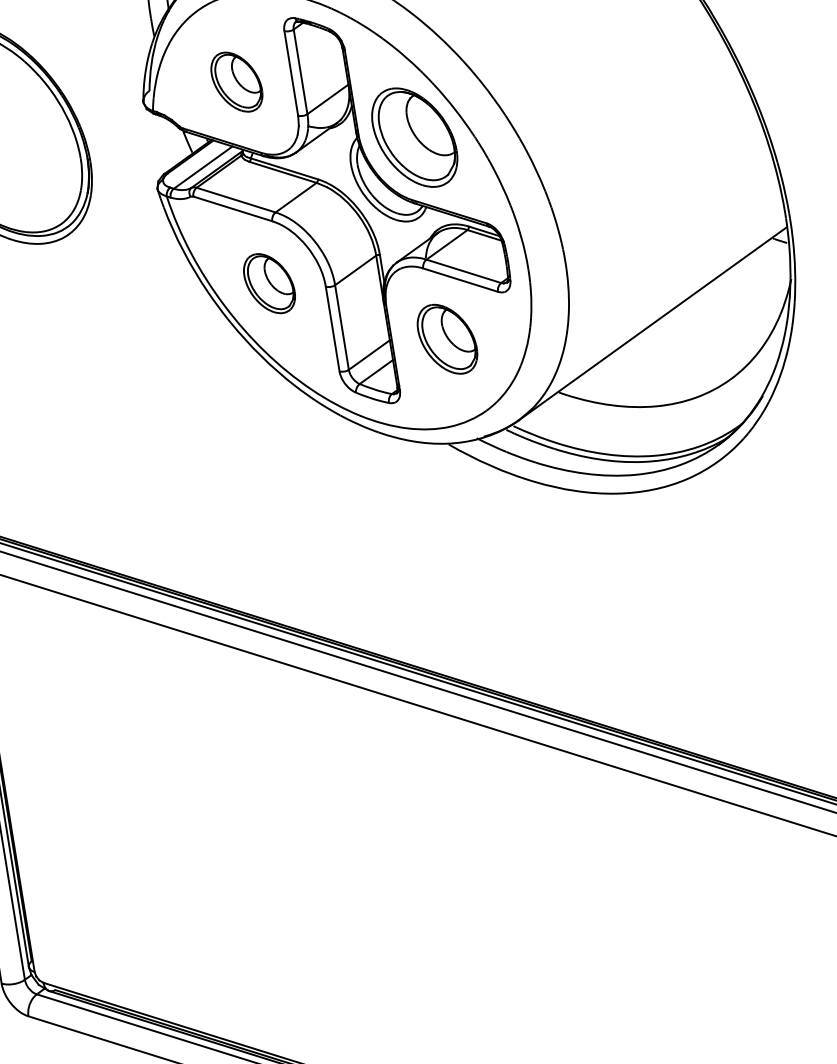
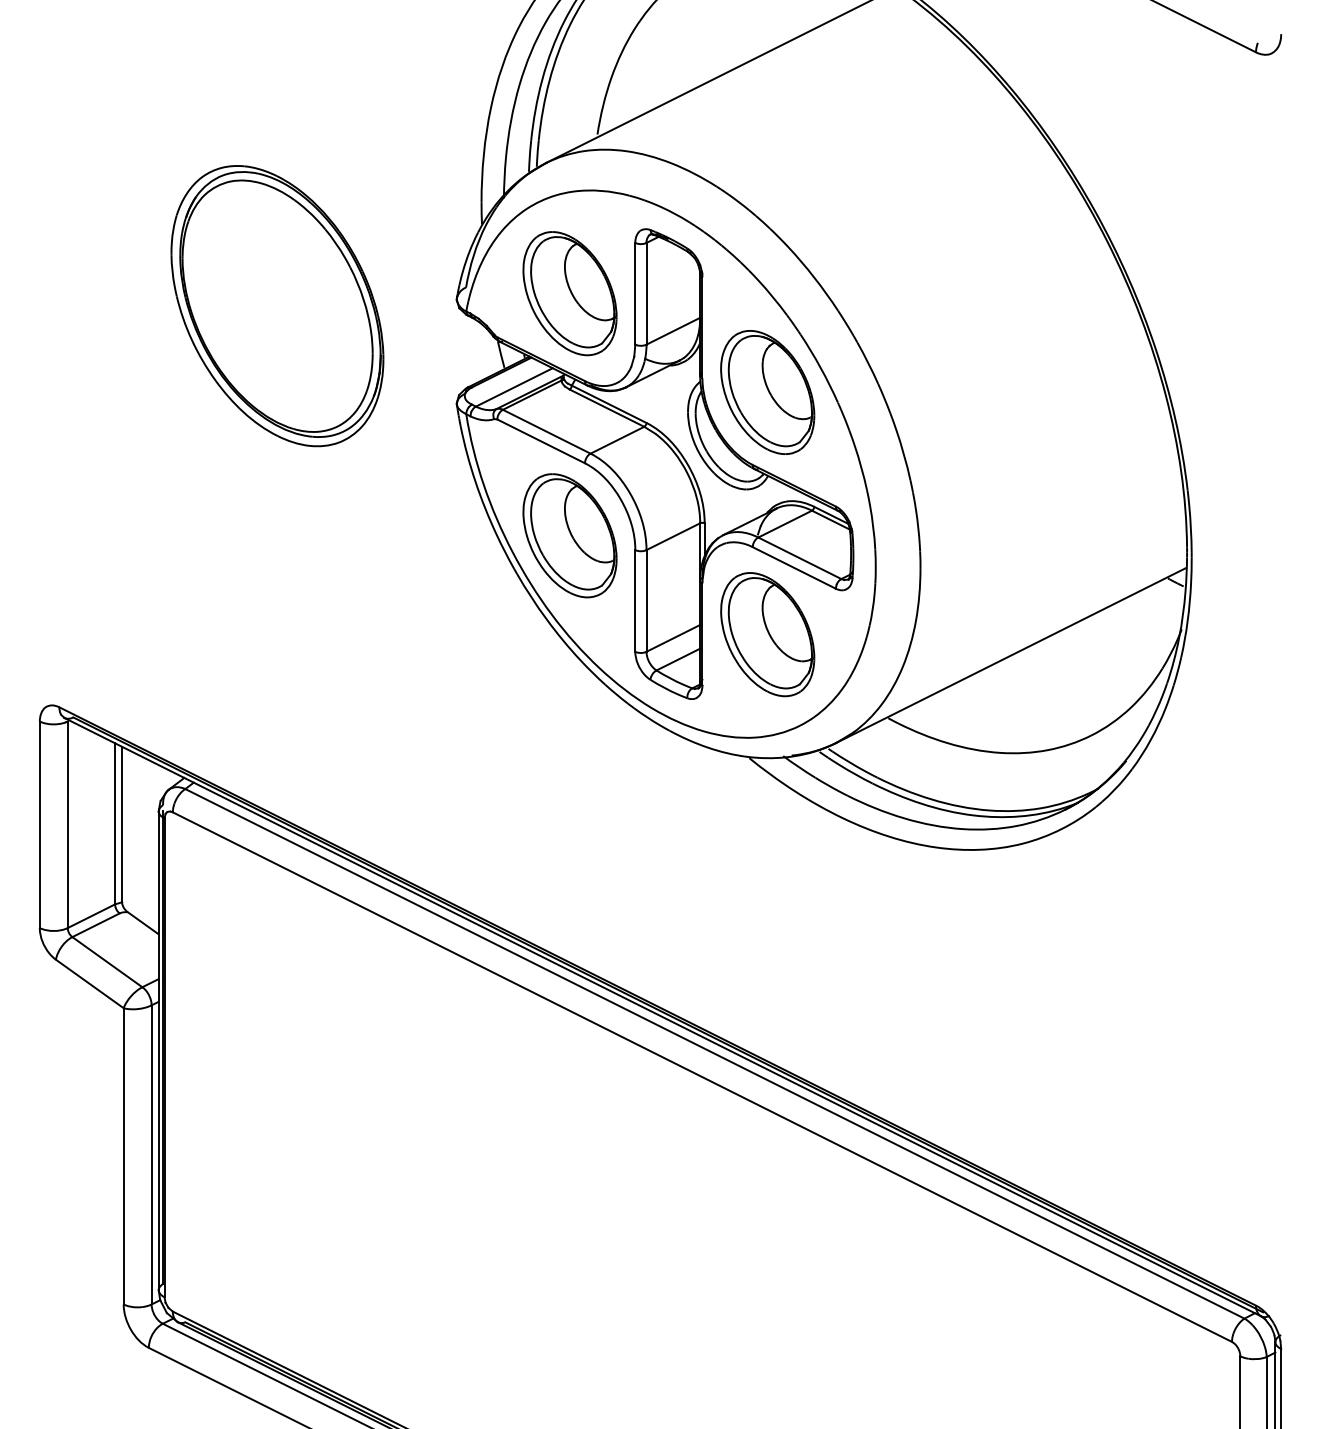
part: (236, 81) -> (569, 293), size x1.67
part: (269, 283) -> (569, 535), size x1.67
part: (447, 339) -> (767, 634), size x1.43

